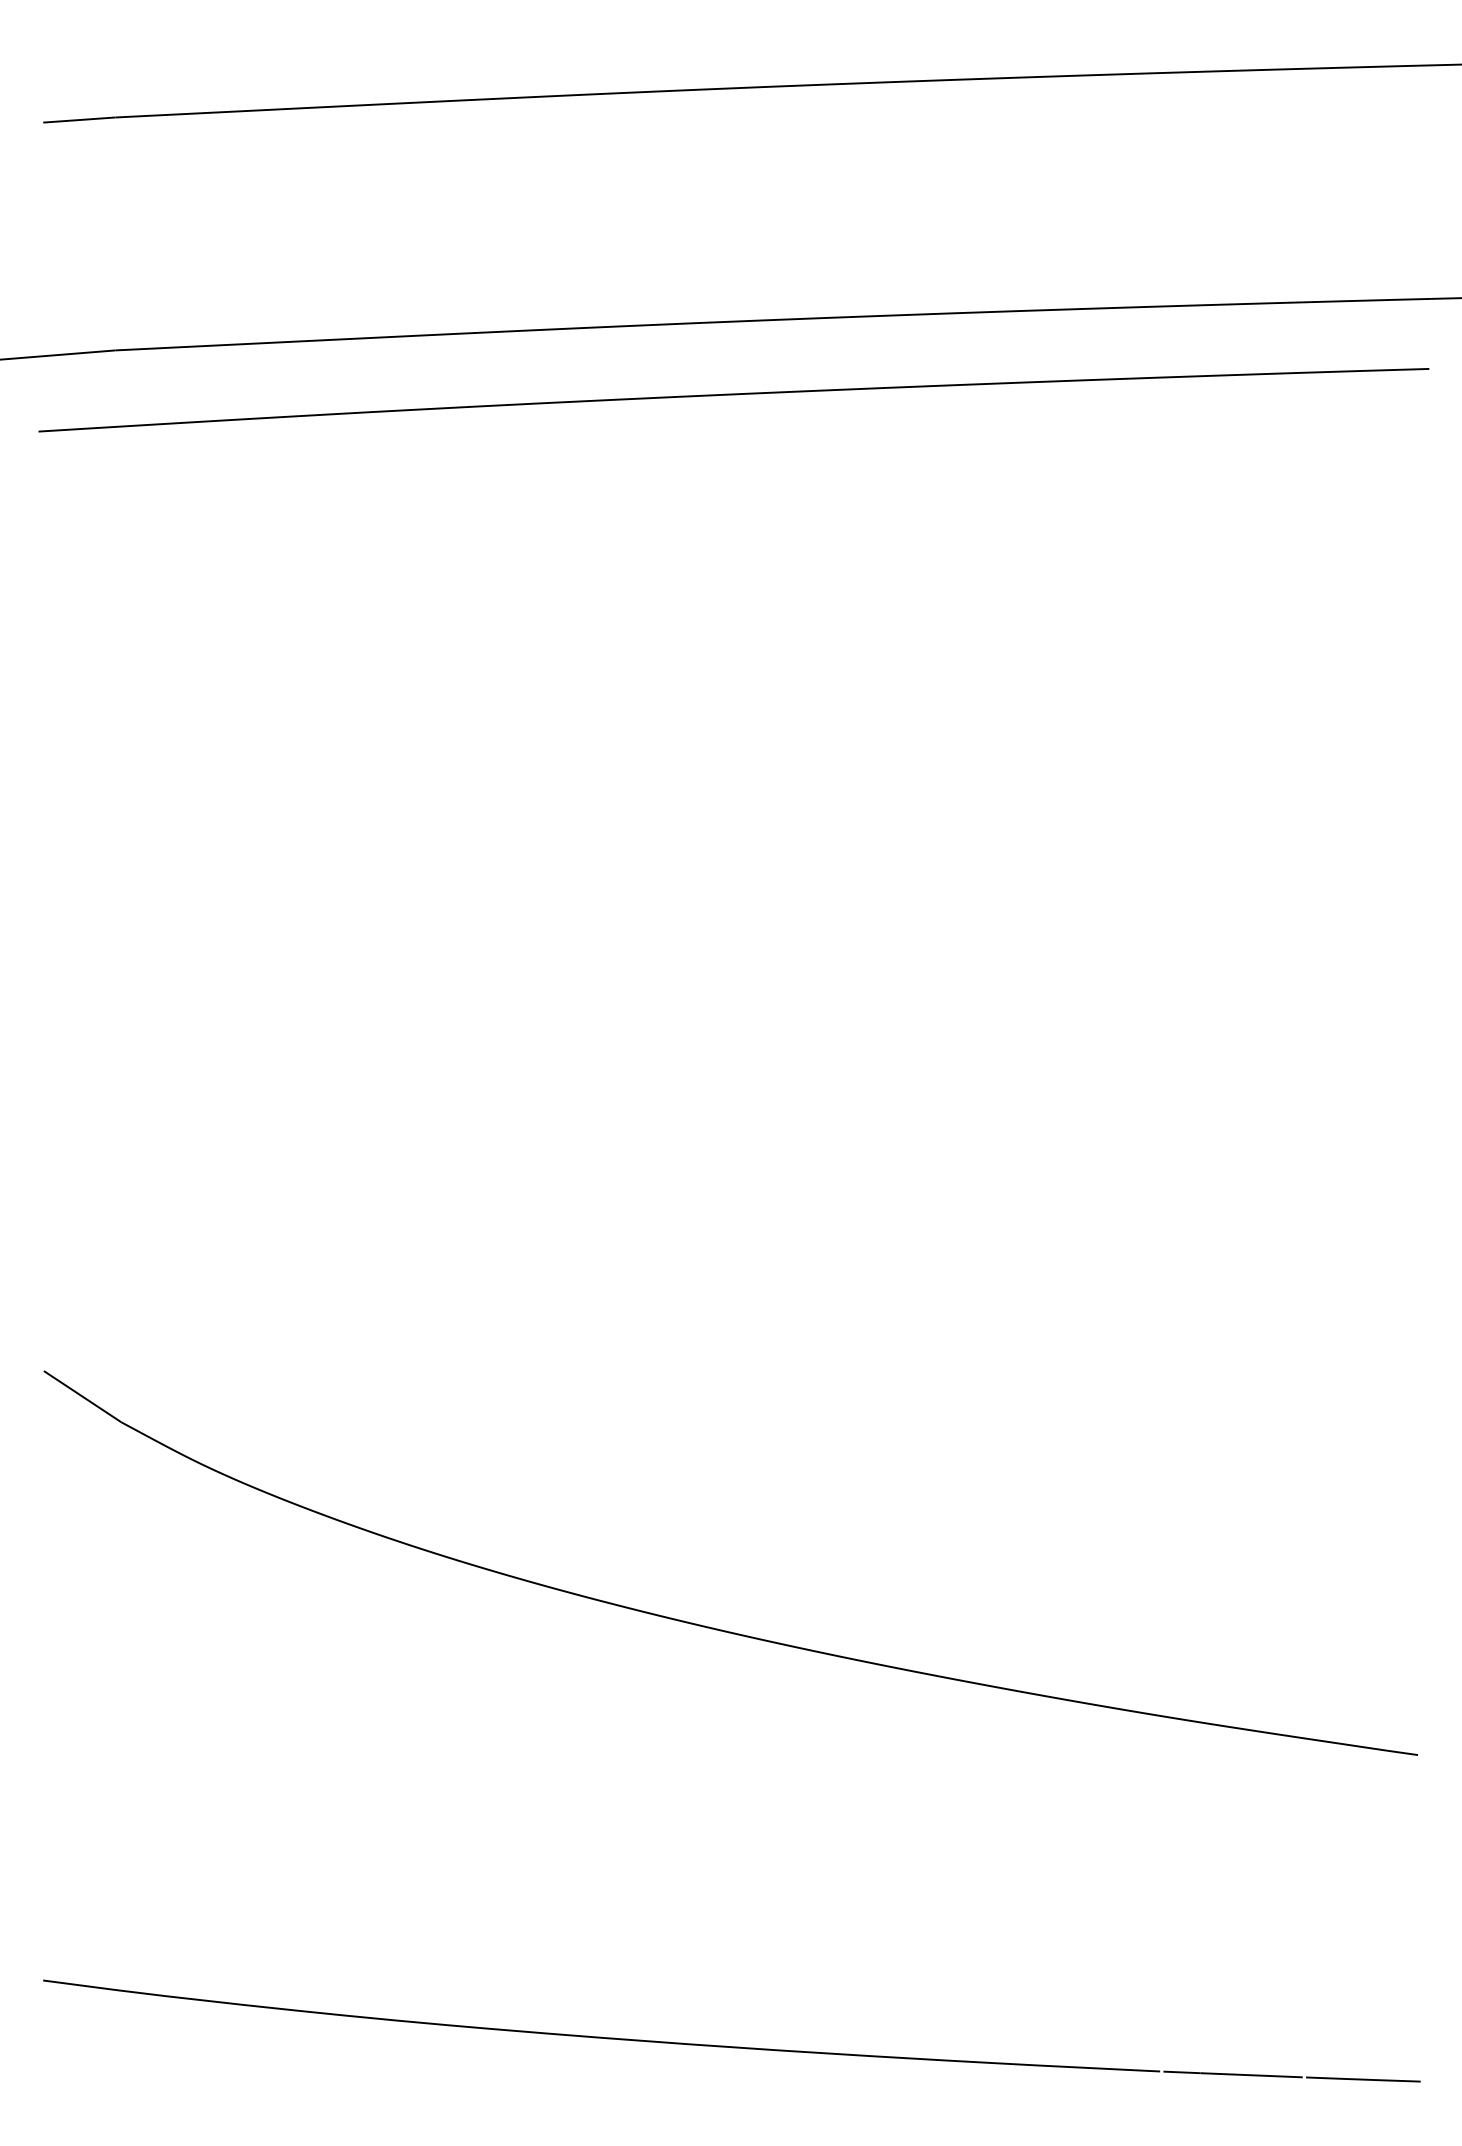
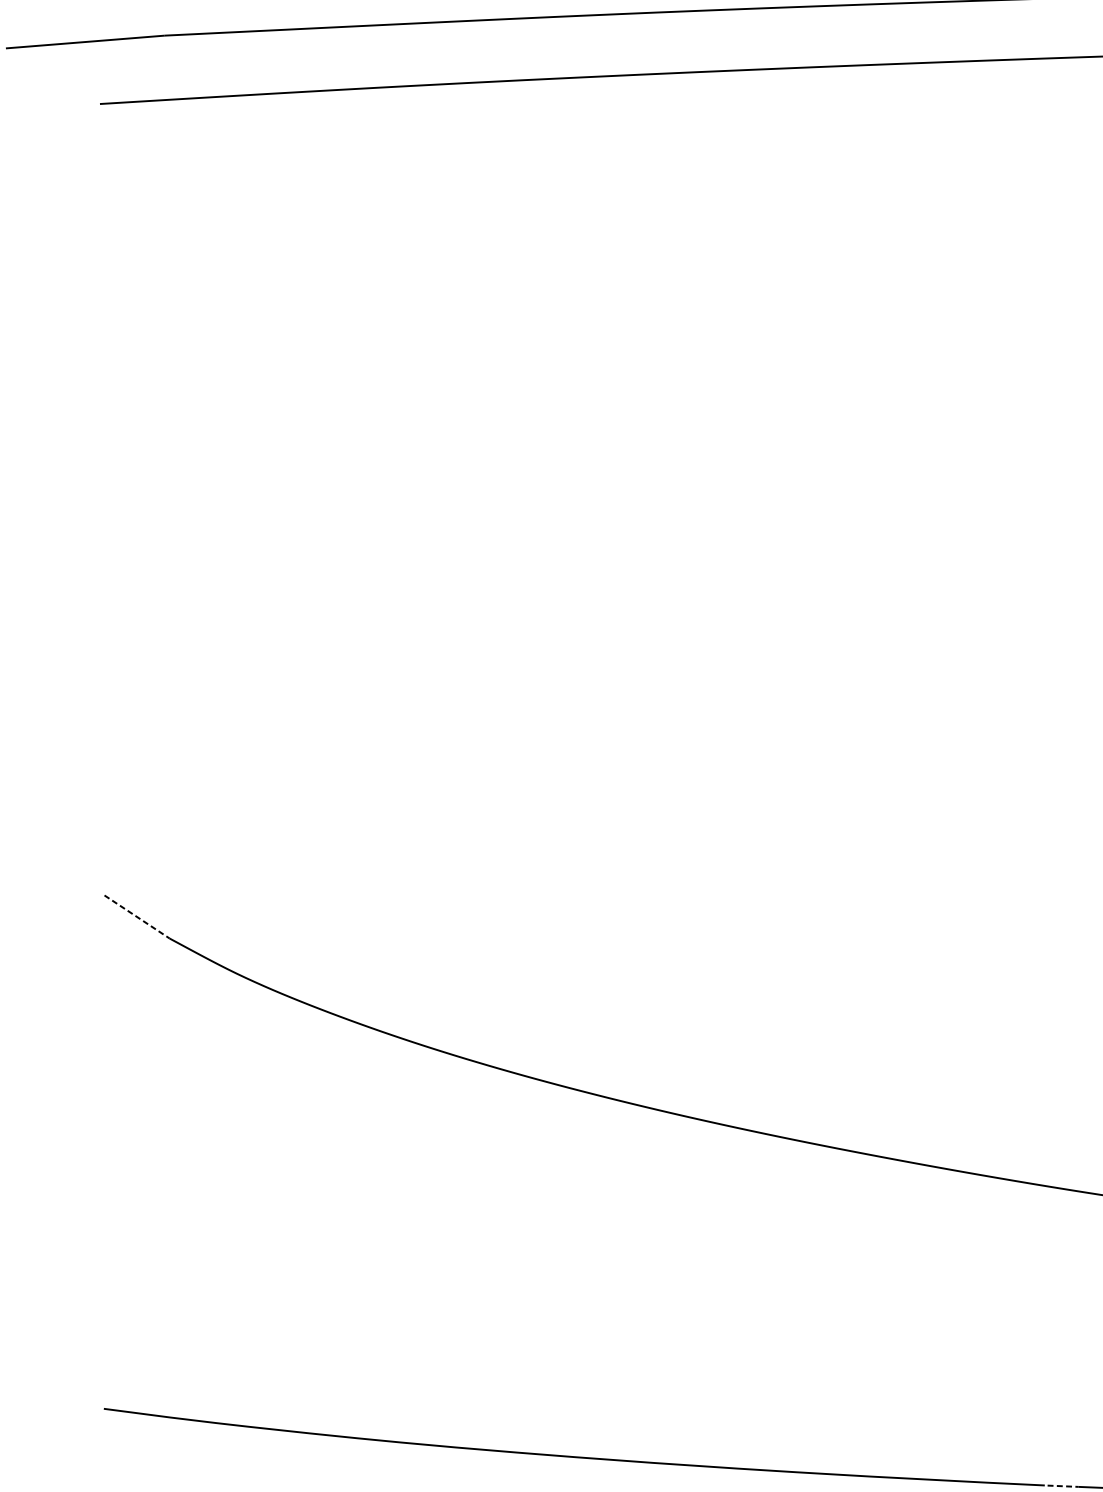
line: (83, 1396) -> (137, 916), solid -> dashed
line: (1182, 2072) -> (1063, 1486), solid -> dashed

